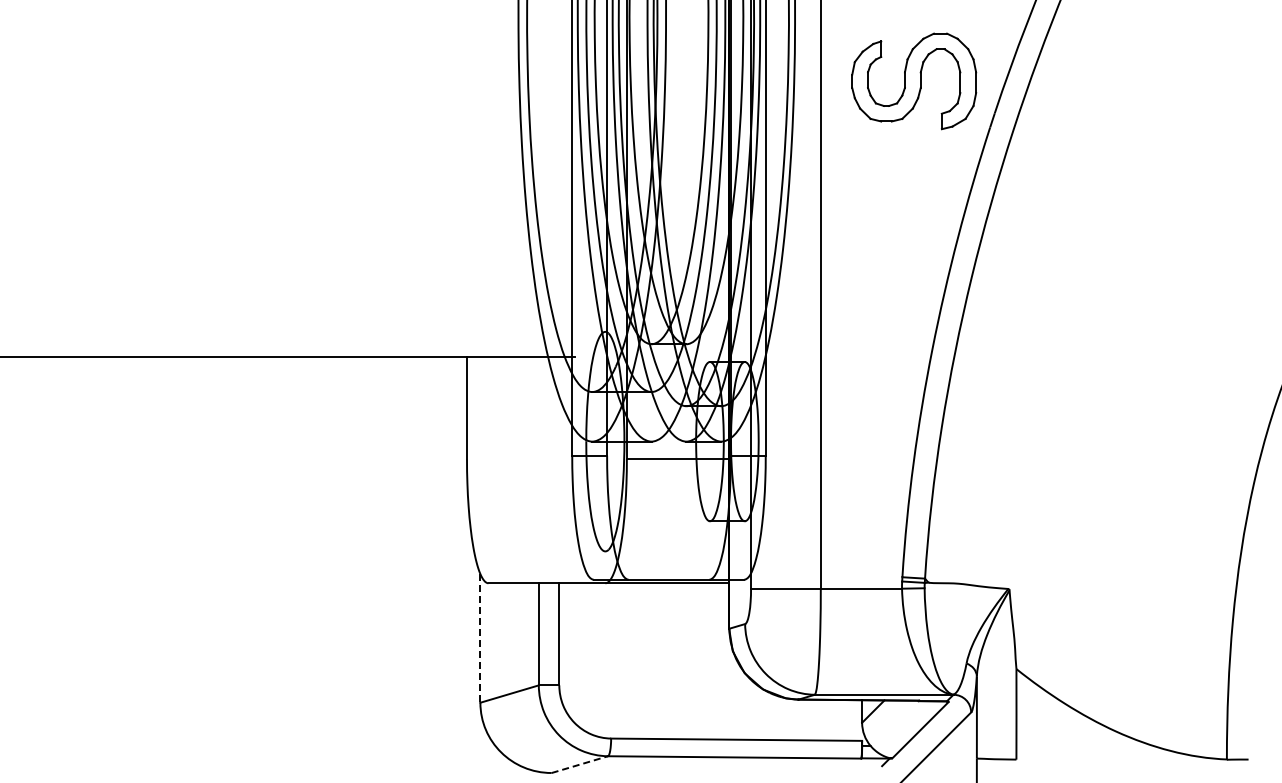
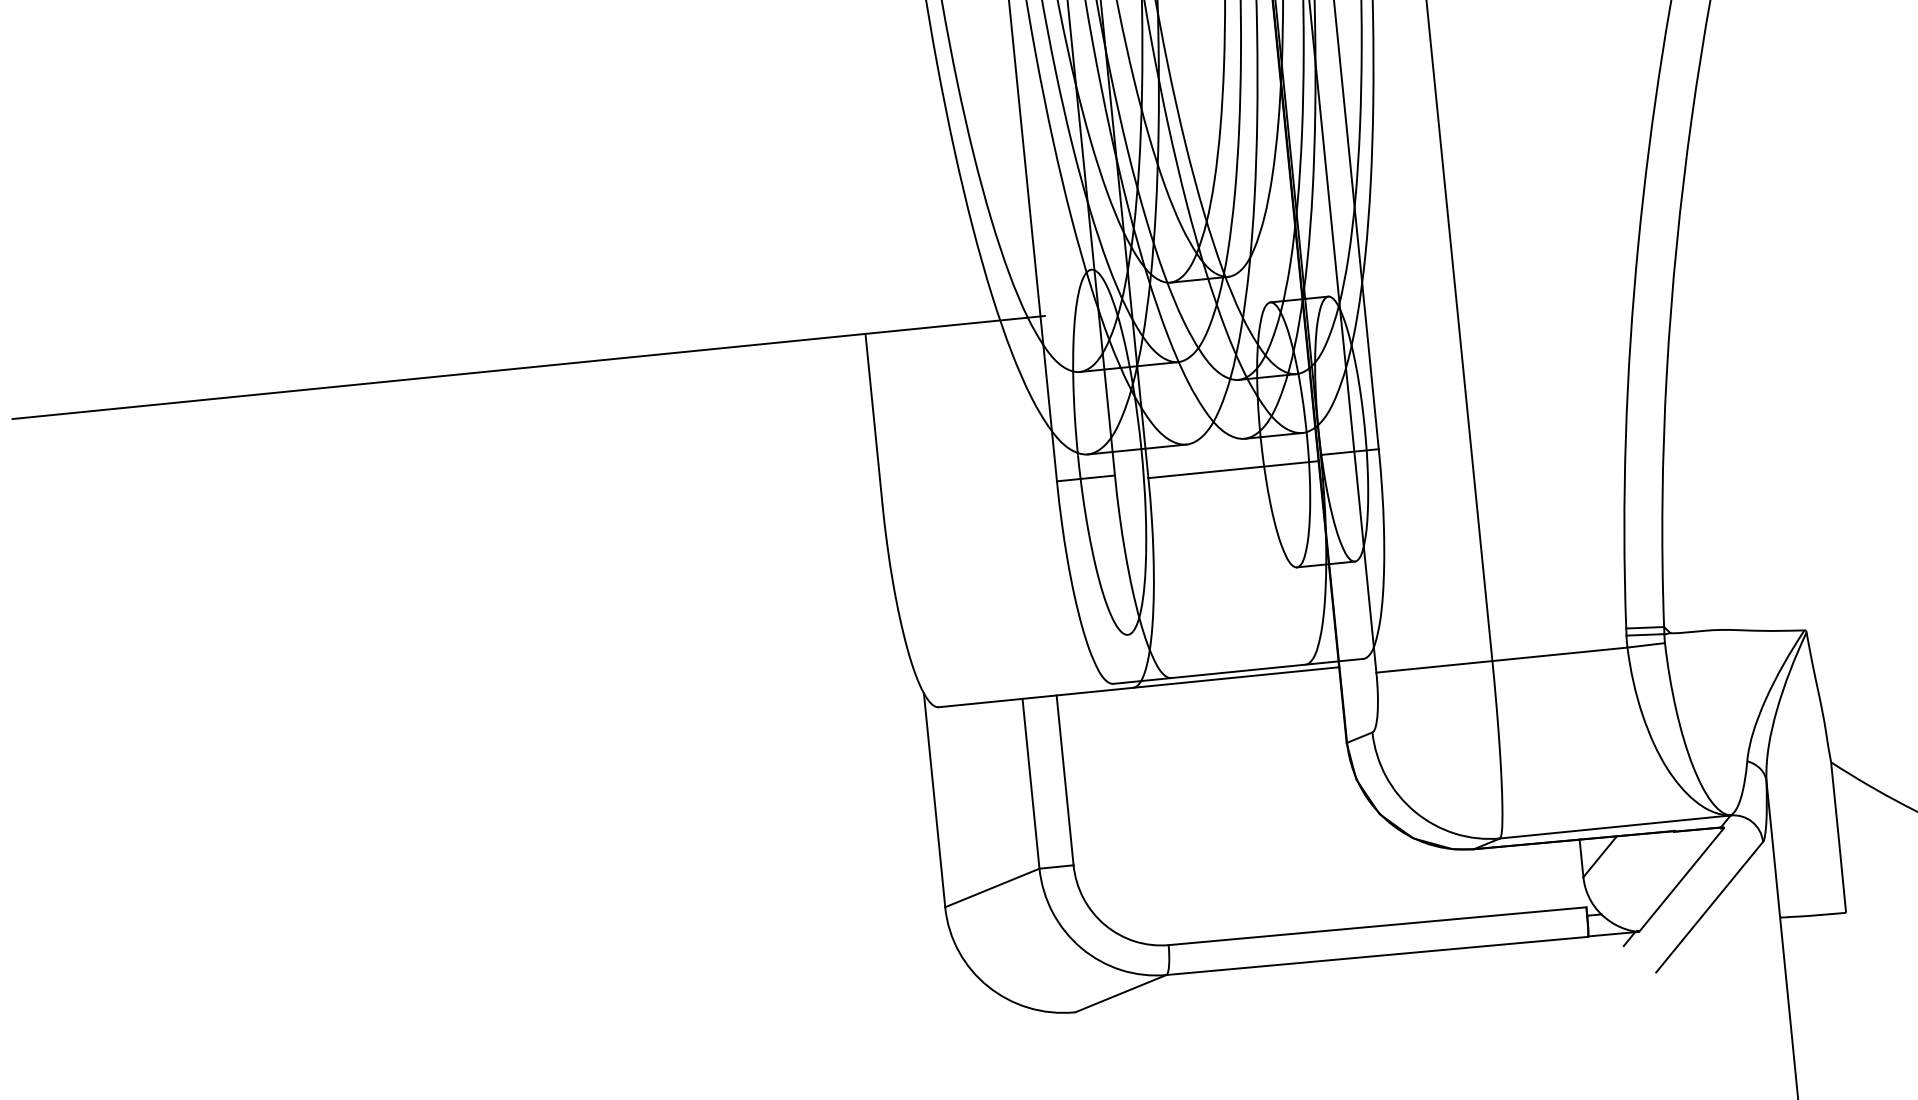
line: (480, 638) -> (934, 800), dashed -> solid
line: (580, 764) -> (1121, 993), dashed -> solid

